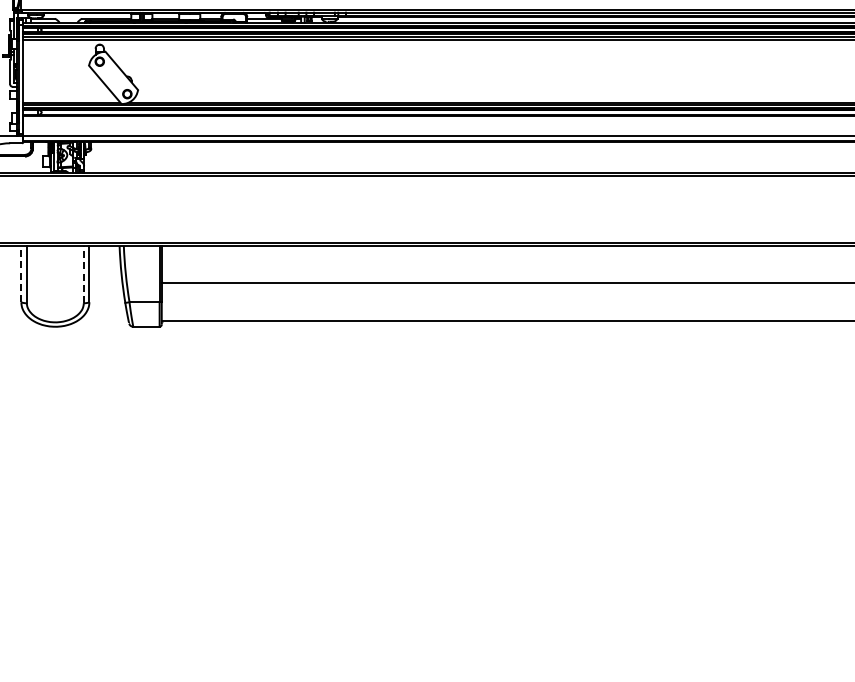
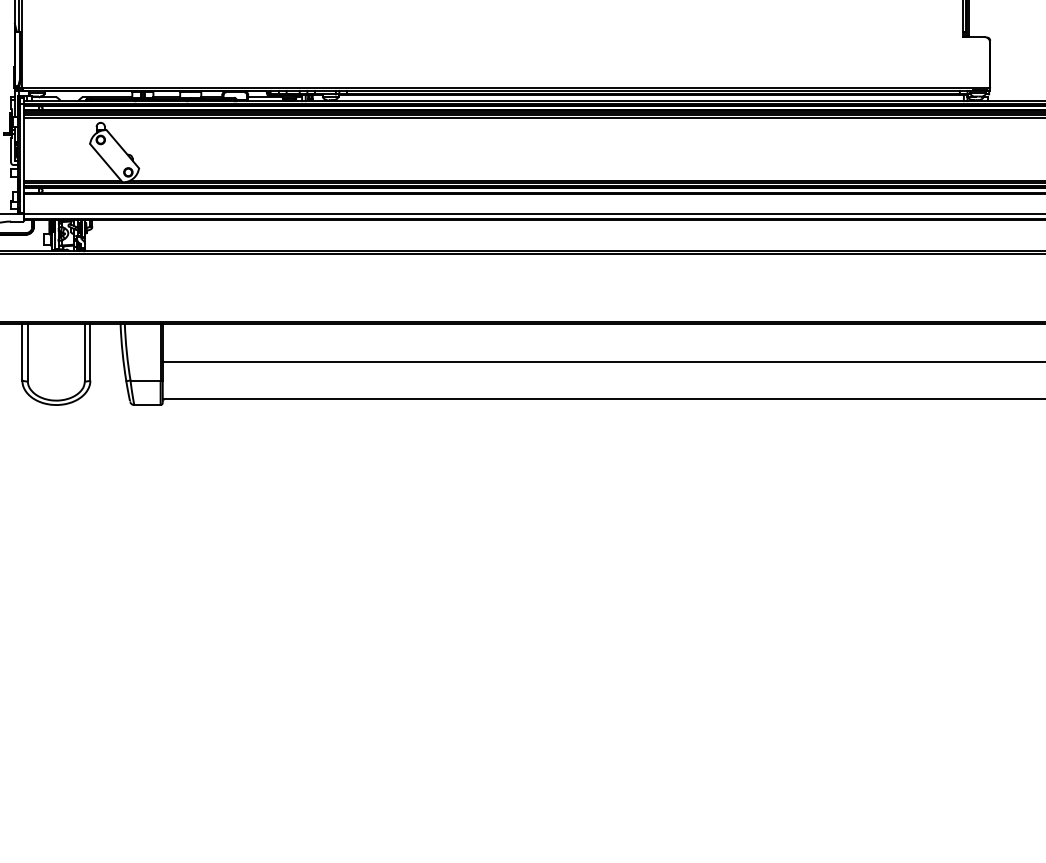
line: (21, 273) -> (22, 351), dashed -> solid
line: (83, 274) -> (84, 352), dashed -> solid

